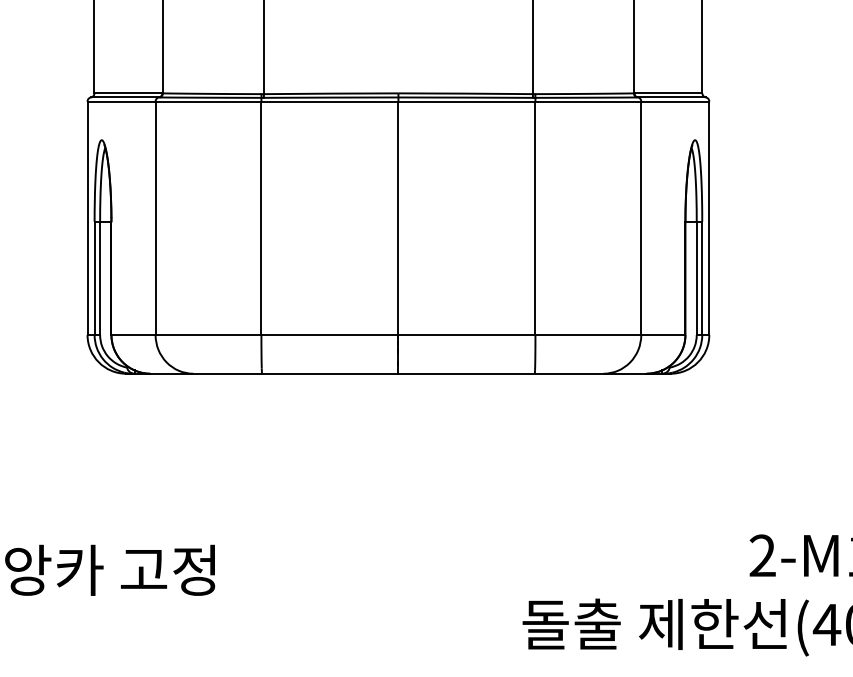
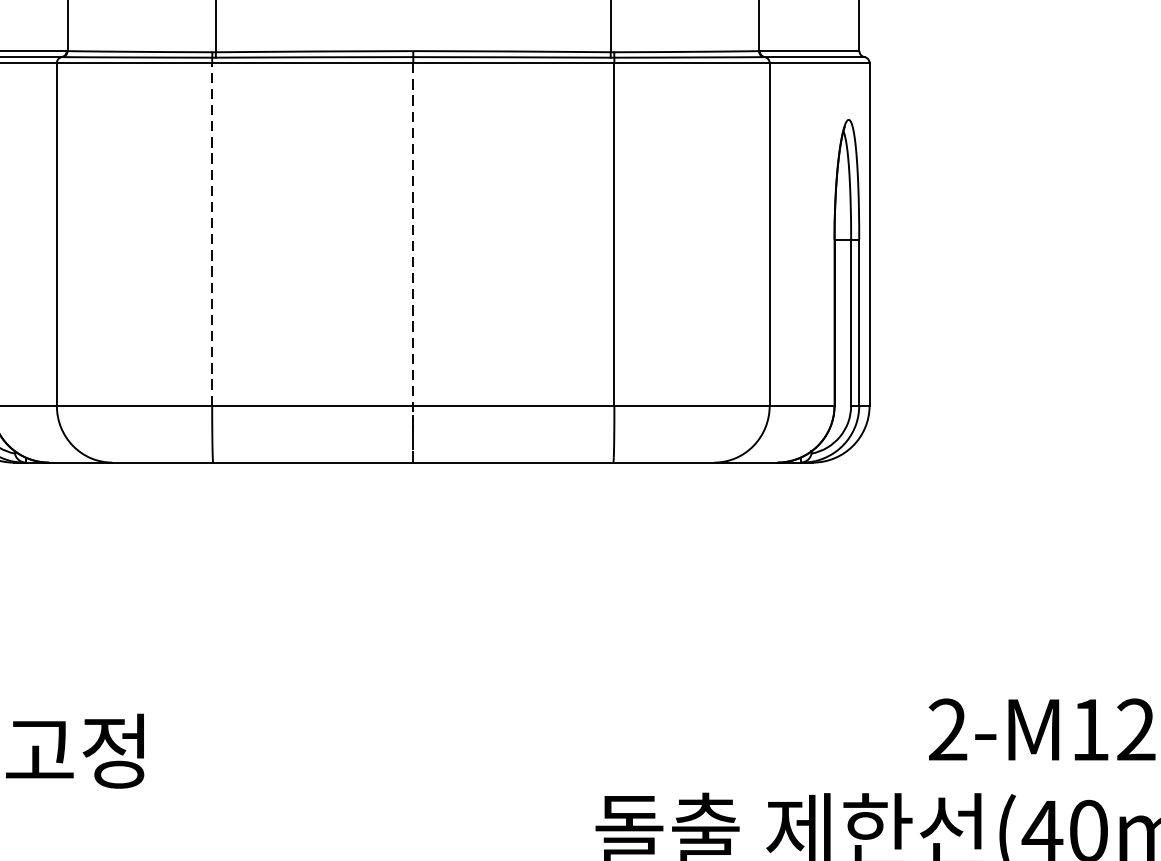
line: (261, 218) -> (212, 234), solid -> dashed
line: (398, 238) -> (413, 264), solid -> dashed

